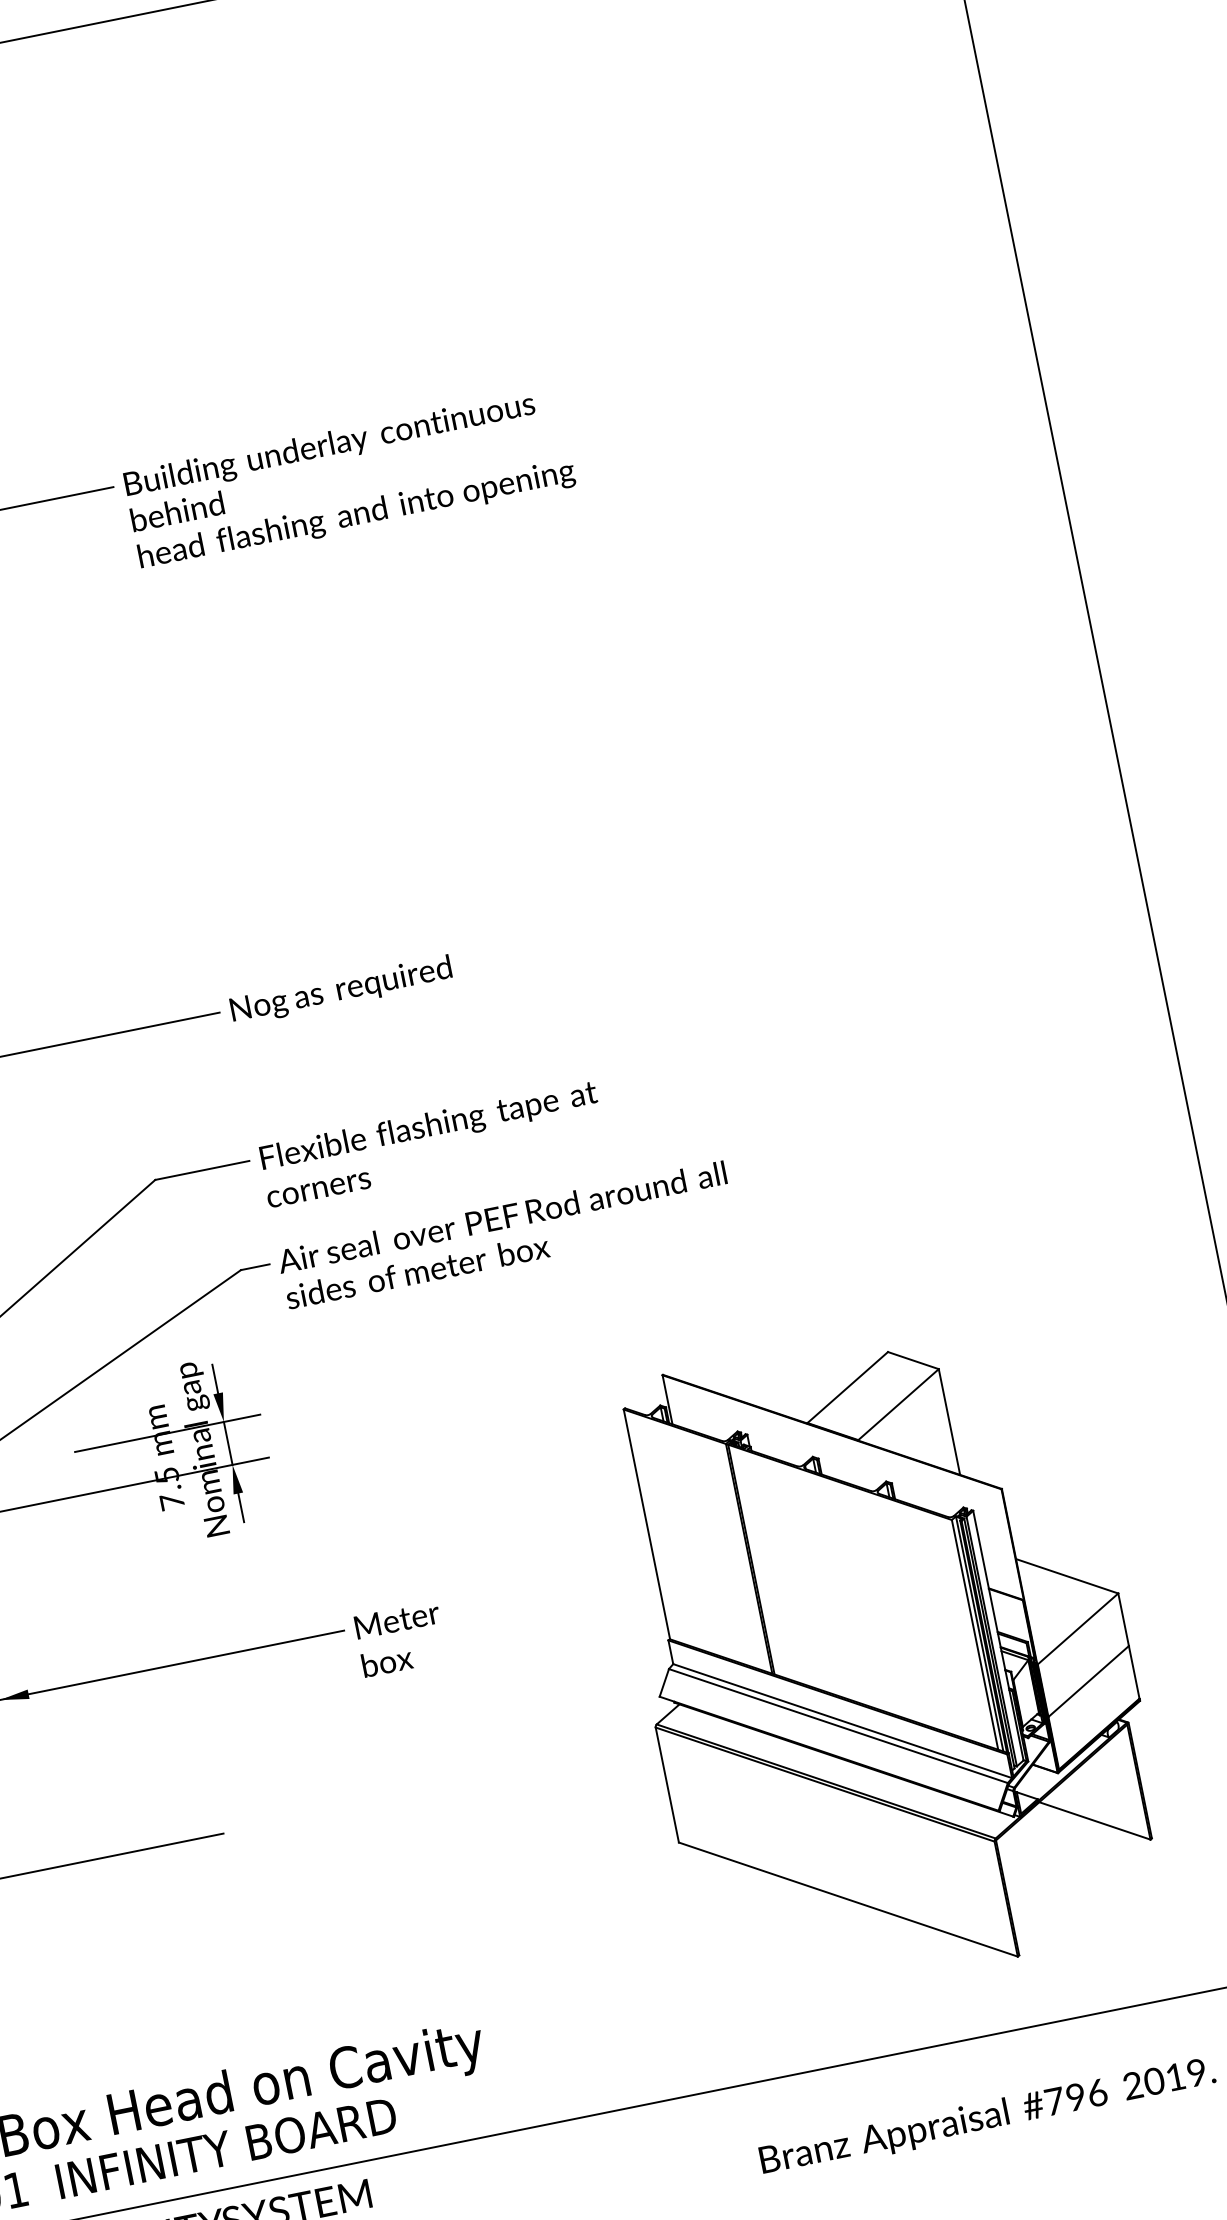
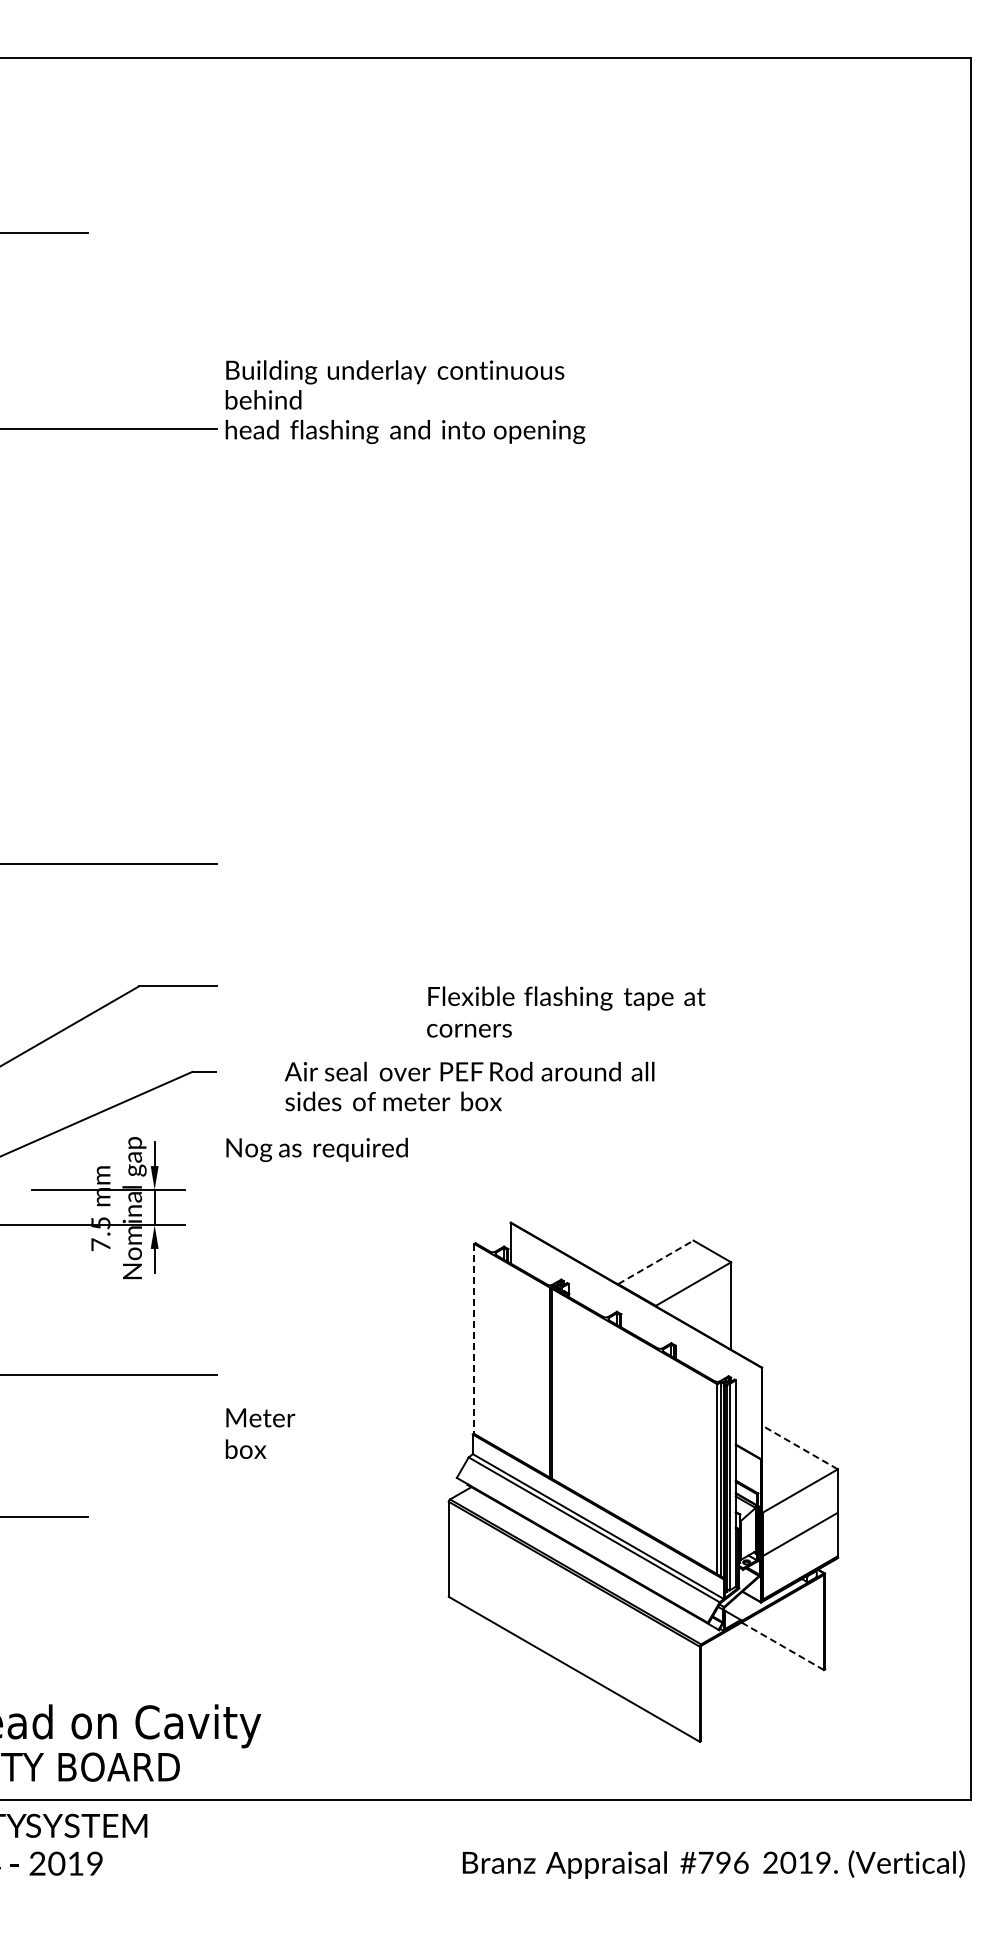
text: (349, 478) -> (405, 401), moved
text: (340, 990) -> (316, 1149), moved
text: (431, 1143) -> (566, 1011), moved
text: (505, 1235) -> (469, 1086), moved
line: (848, 1387) -> (656, 1262), solid -> dashed
line: (646, 1523) -> (474, 1338), solid -> dashed
line: (1066, 1576) -> (799, 1447), solid -> dashed
text: (400, 1638) -> (260, 1433), moved
line: (1094, 1821) -> (782, 1646), solid -> dashed

